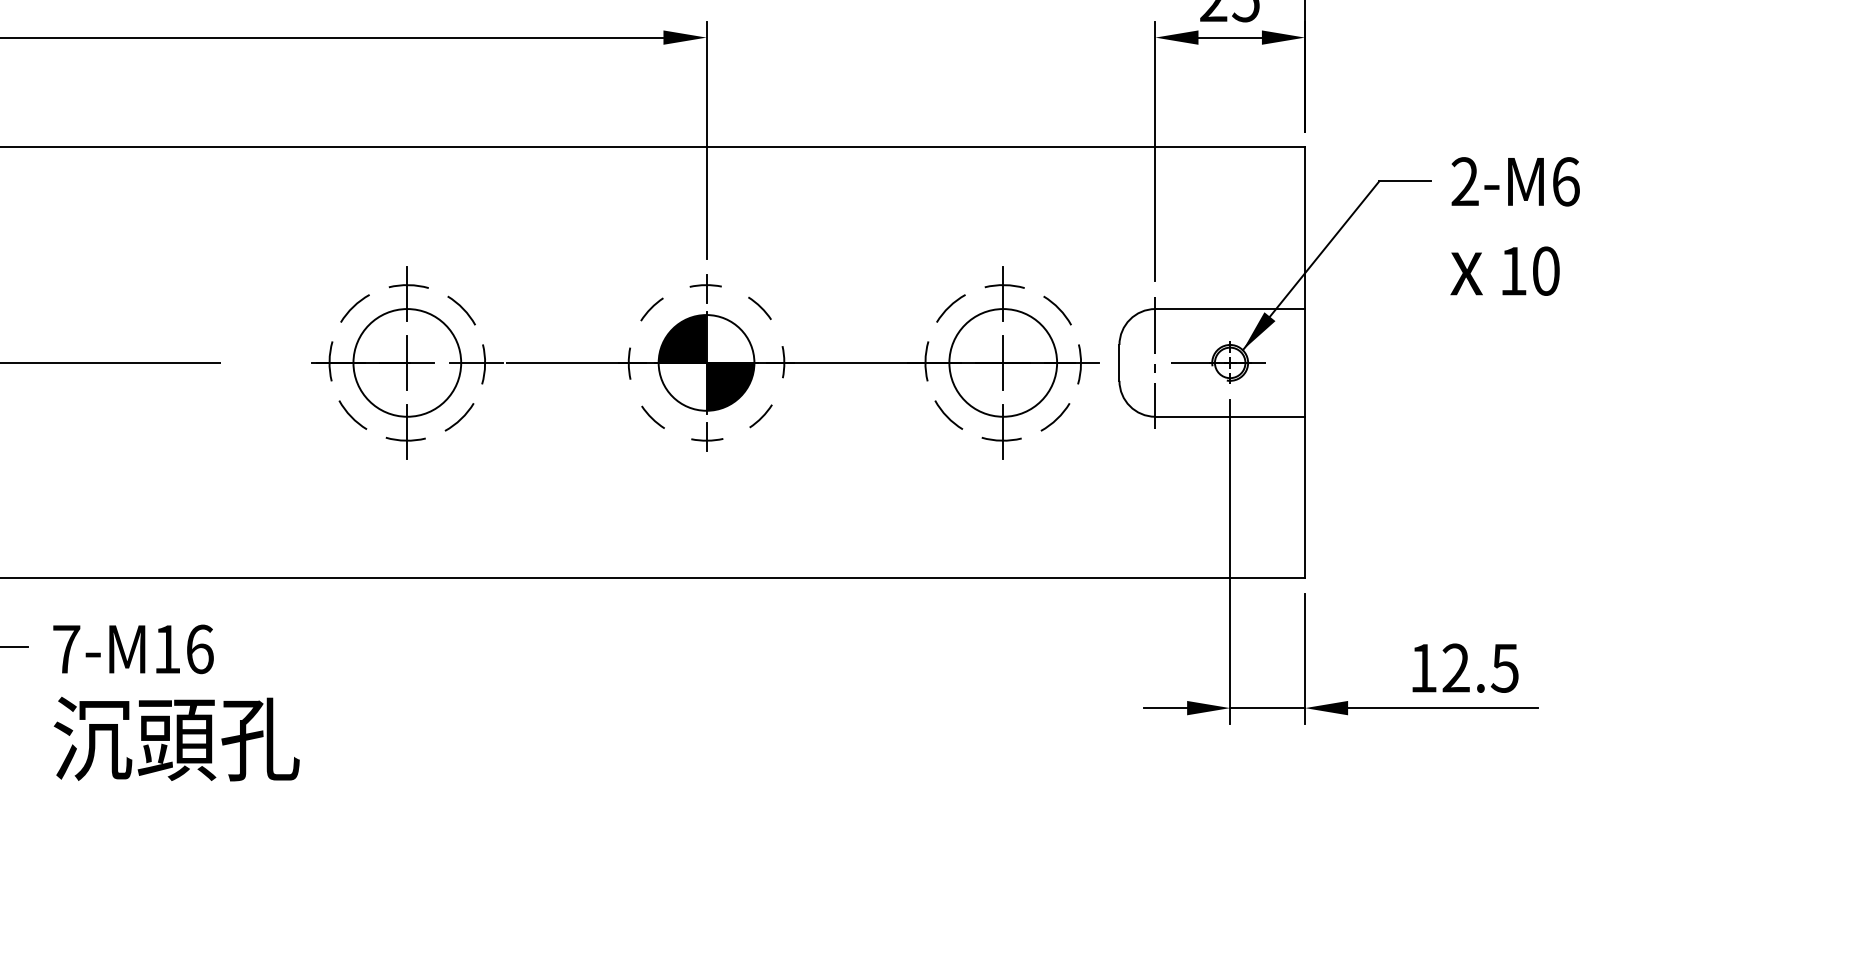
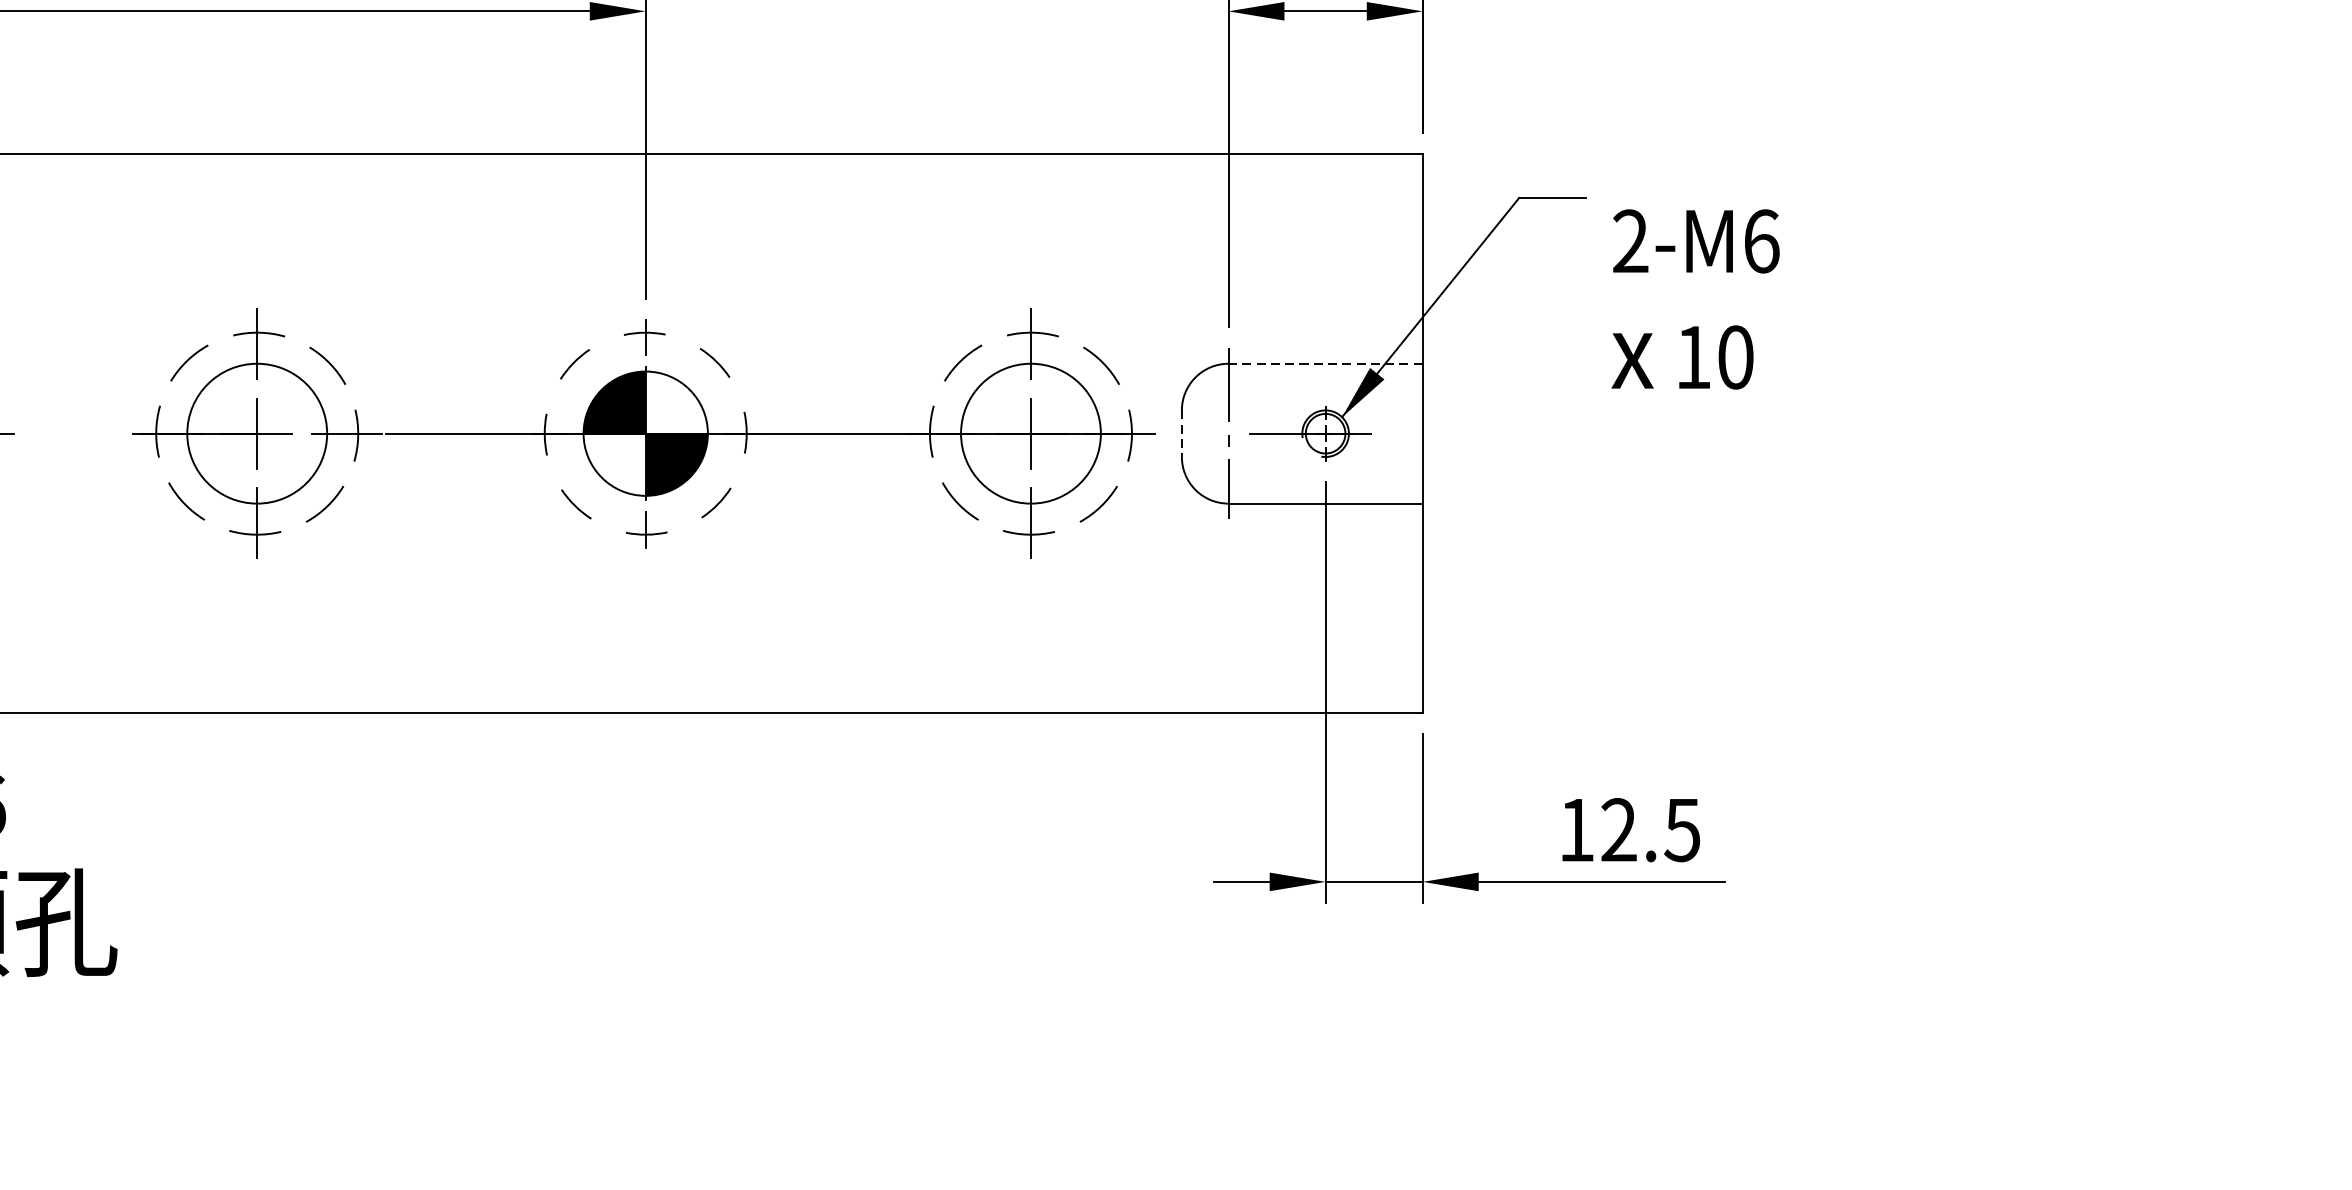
text: (1514, 226) -> (1694, 299), moved
line: (1230, 309) -> (1326, 364), solid -> dashed
line: (1119, 362) -> (1181, 433), solid -> dashed

